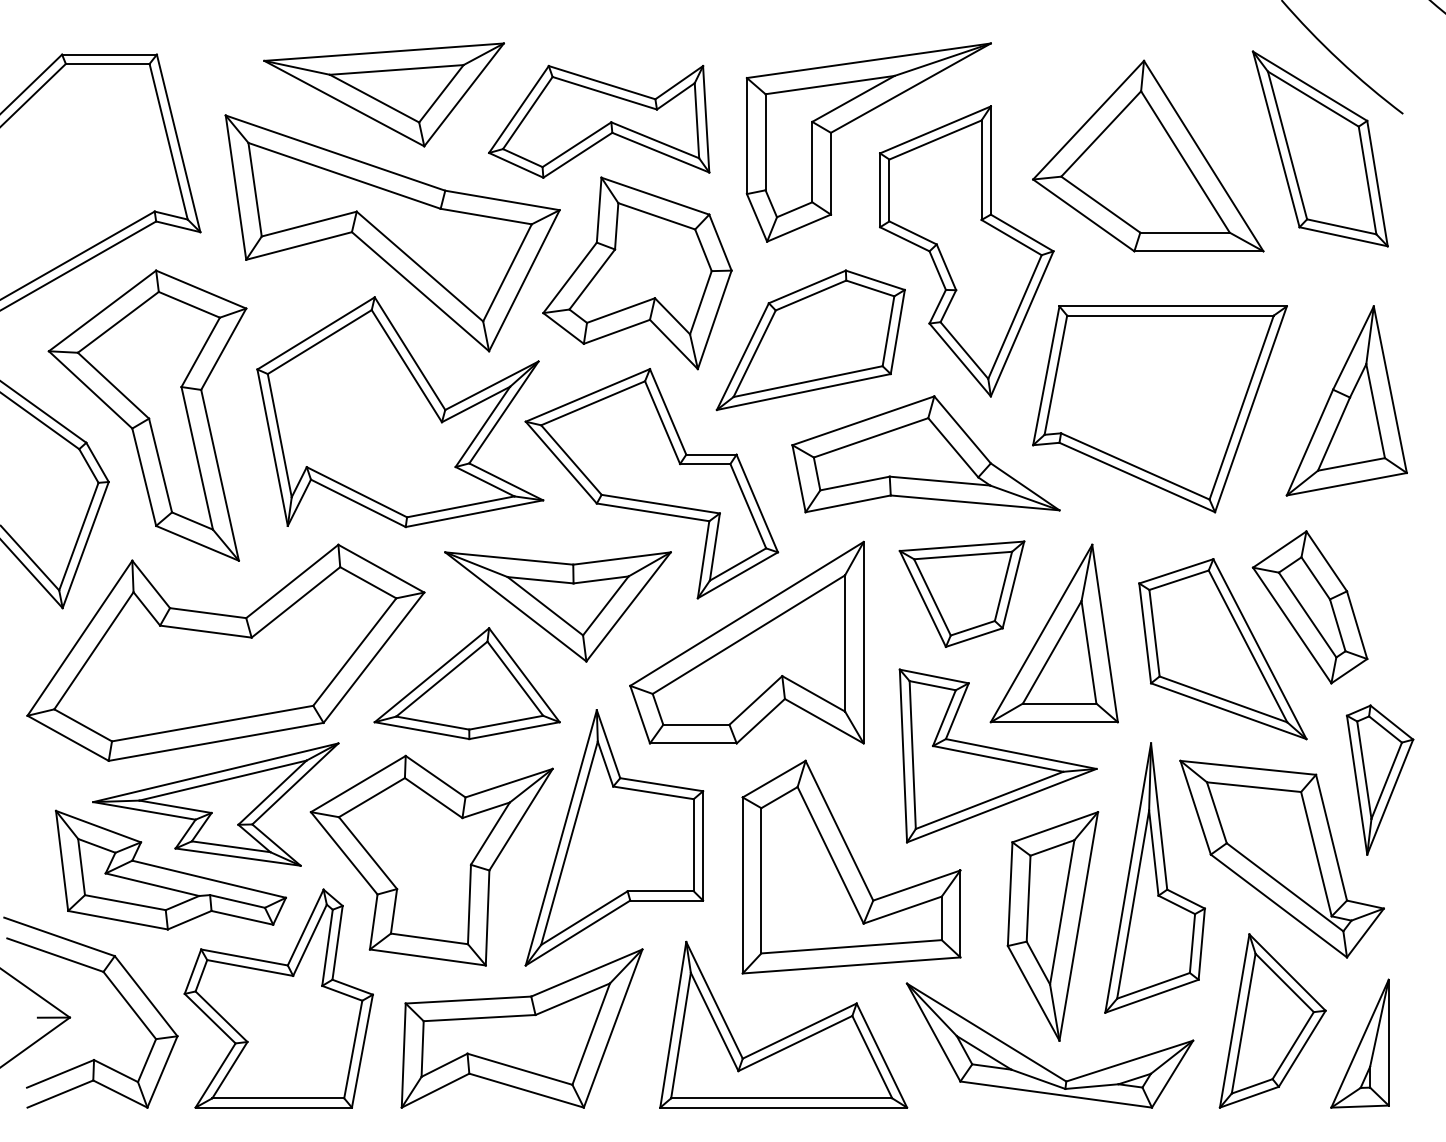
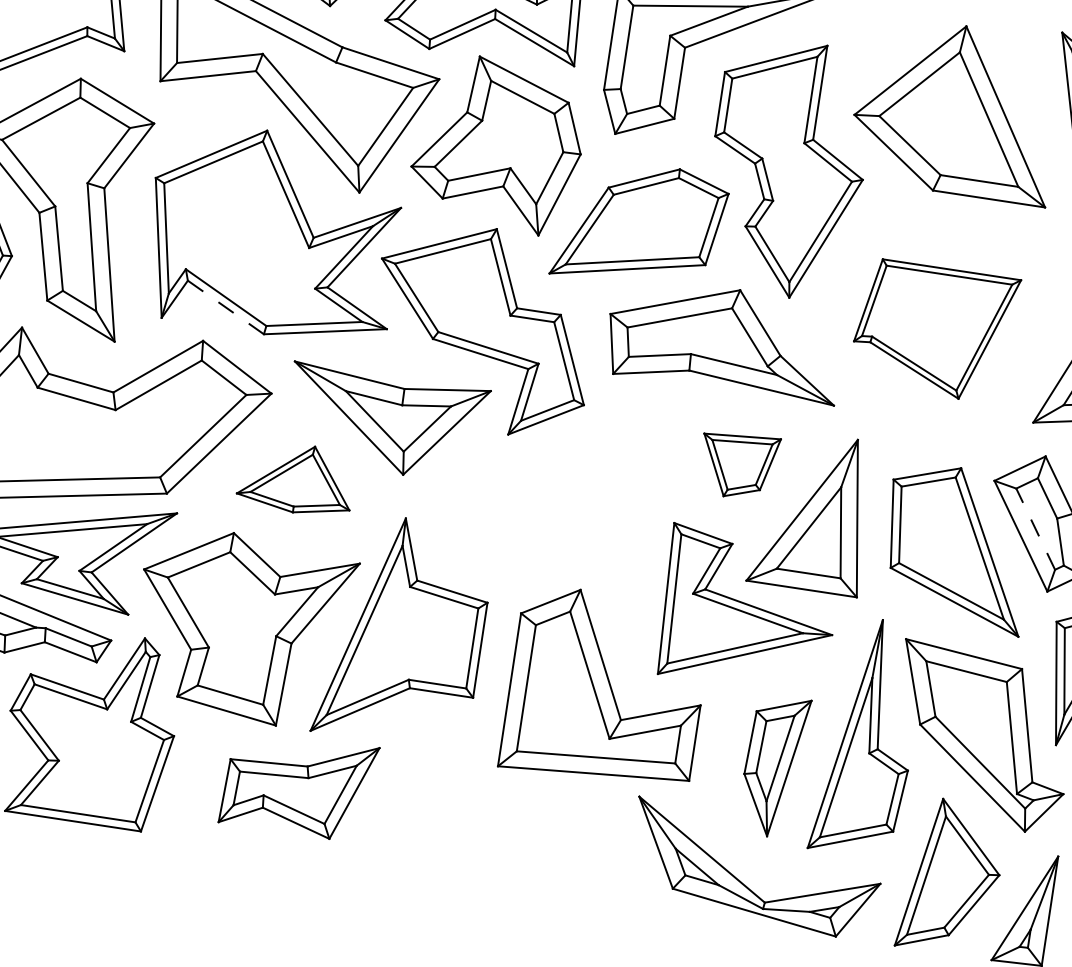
part: (1159, 409) -> (934, 331), size x0.7
line: (358, 503) -> (226, 307), solid -> dashed
part: (961, 593) -> (737, 465), size x0.7
line: (1307, 614) -> (1035, 528), solid -> dashed
part: (746, 642) -> (544, 479), removed
part: (466, 683) -> (296, 478), size x0.7
part: (1052, 926) -> (773, 766), size x0.7
part: (521, 1028) -> (298, 785), size x0.7
part: (788, 1035) -> (529, 826), removed

